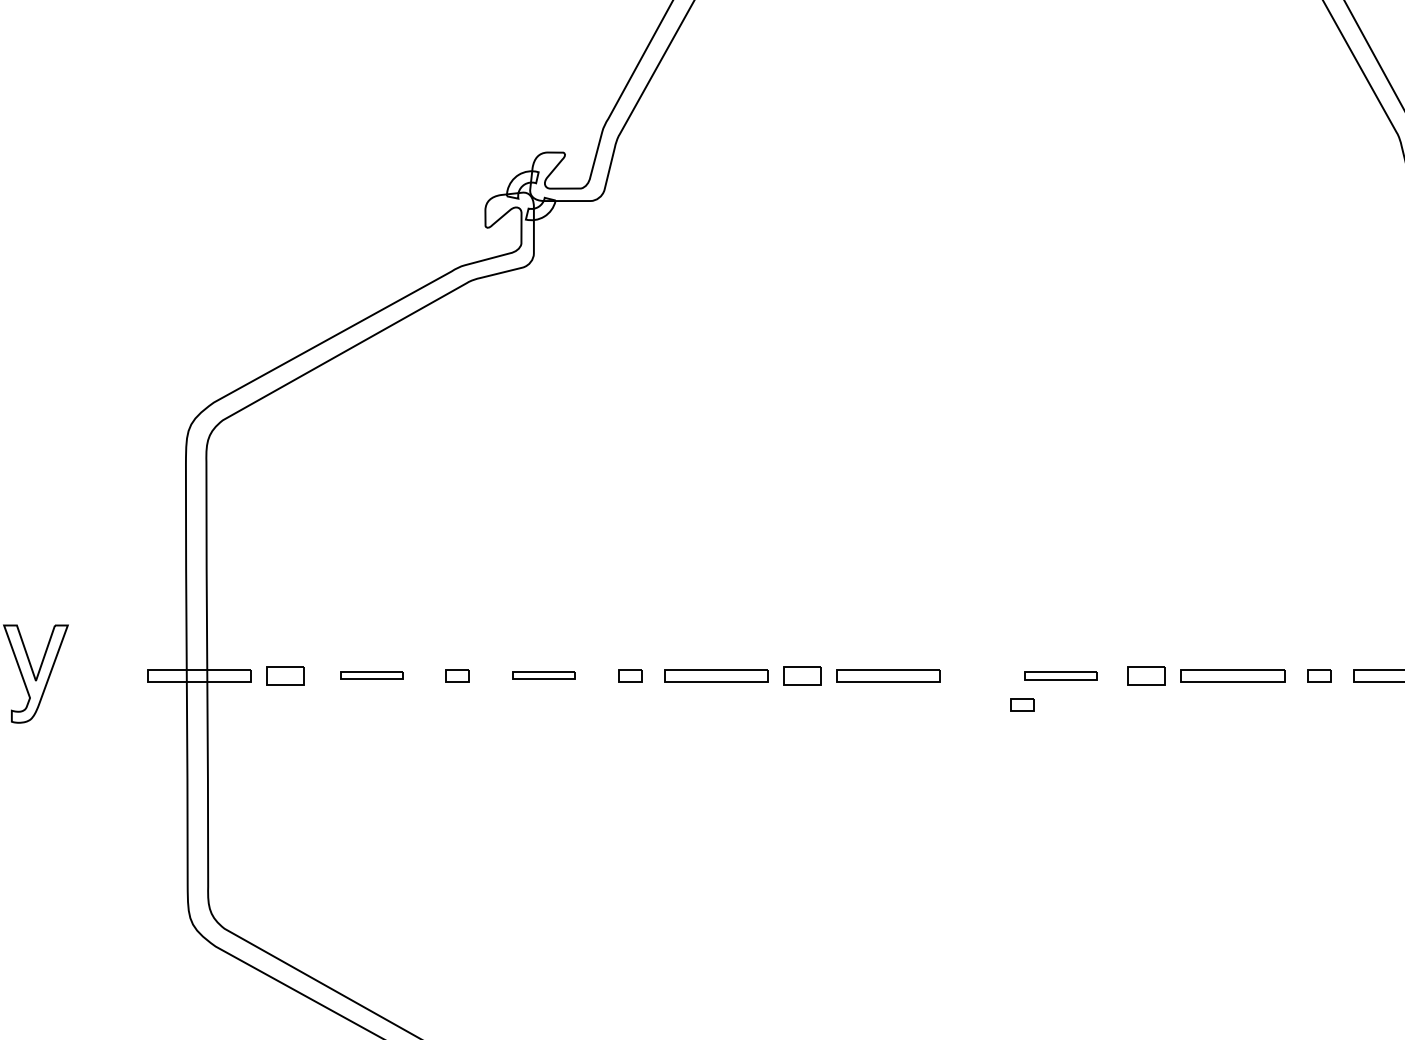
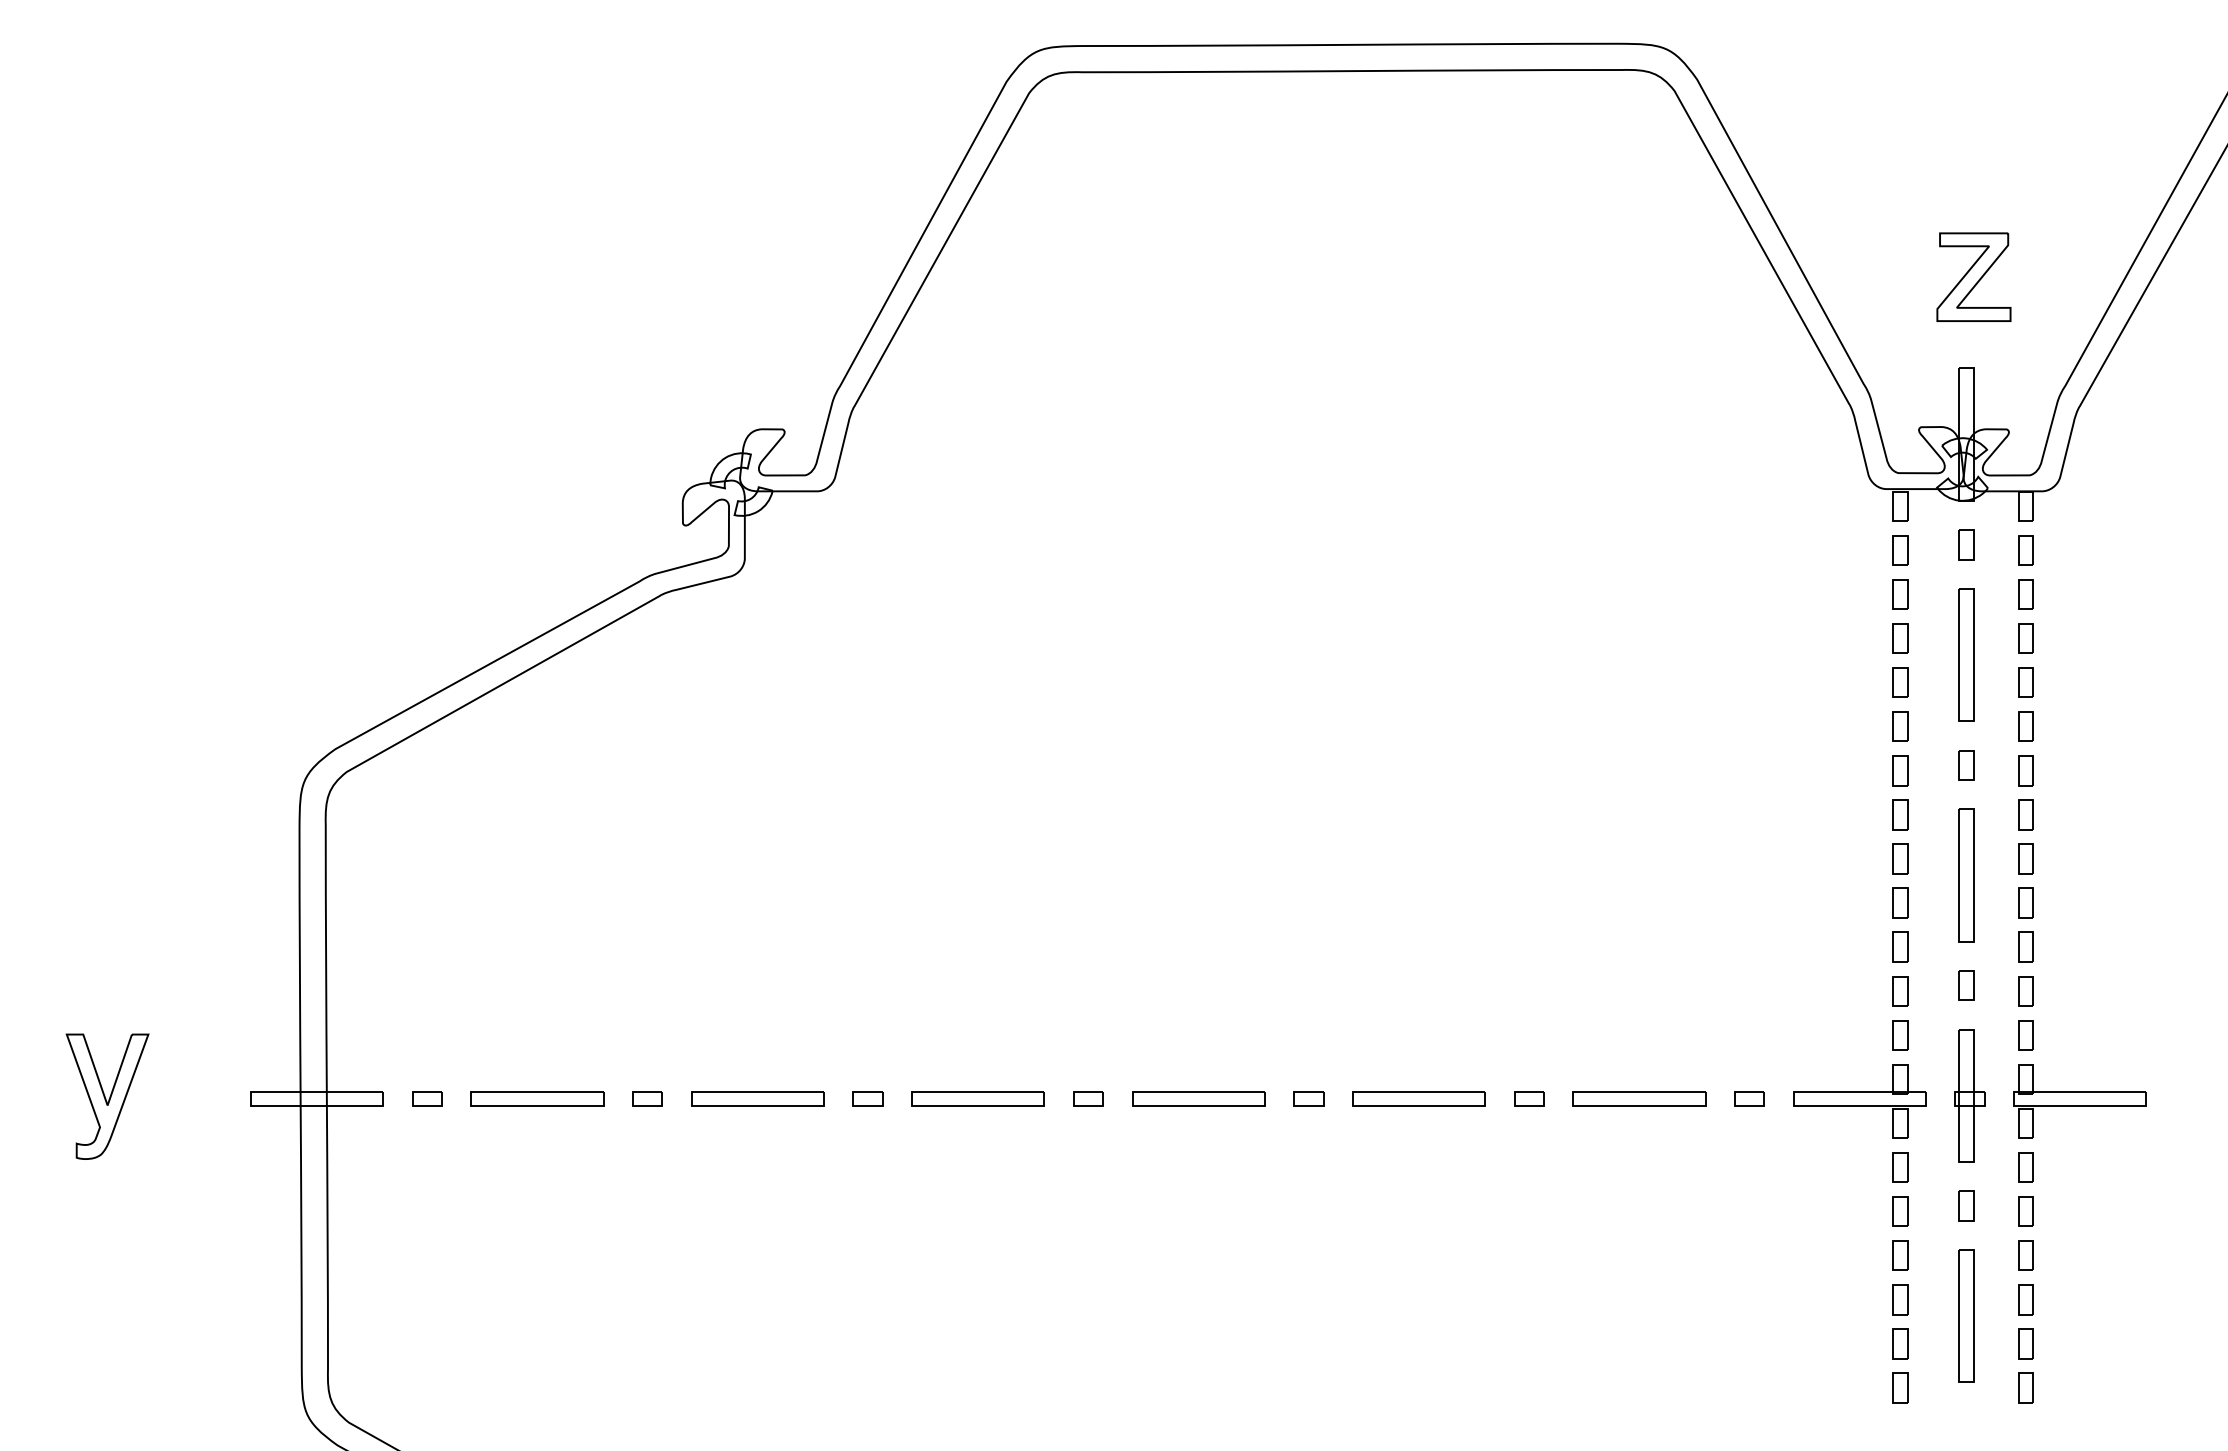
part: (285, 675) -> (427, 1098), size x0.62
part: (371, 675) -> (537, 1098), size x1.67
part: (543, 675) -> (757, 1098), size x1.67
part: (802, 675) -> (1088, 1098), size x0.62
part: (1060, 675) -> (1418, 1098), size x1.43
part: (1147, 675) -> (1529, 1098), size x0.62
part: (1022, 704) -> (1308, 1098), moved

